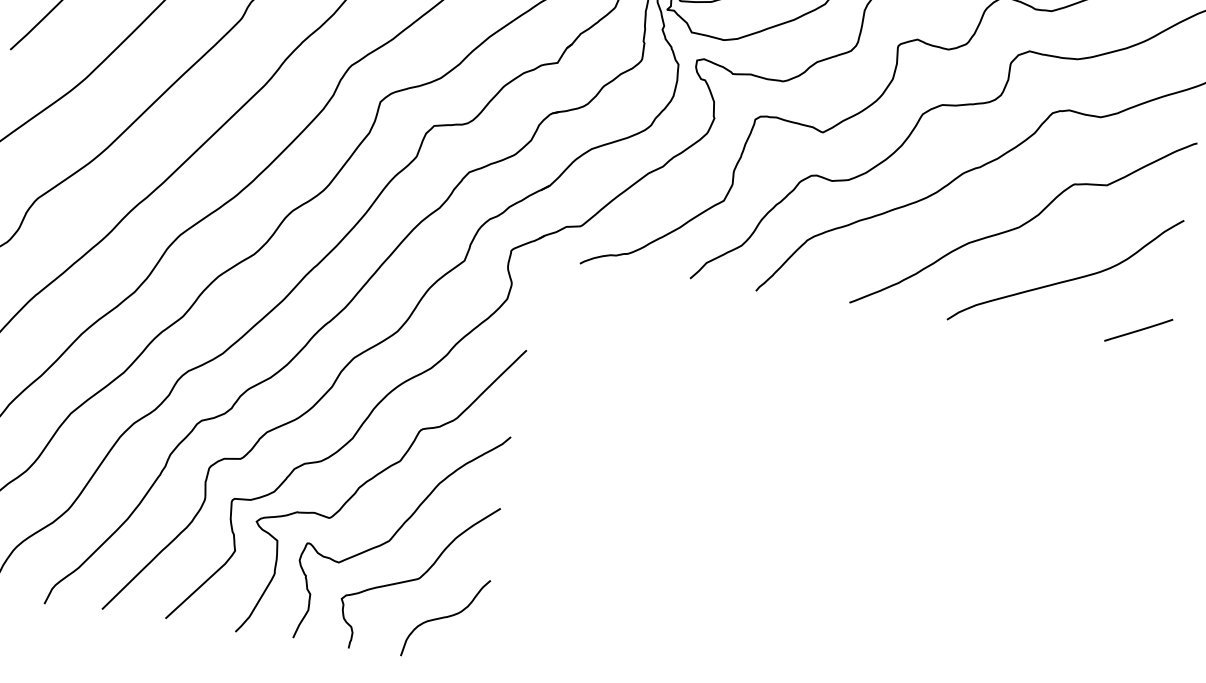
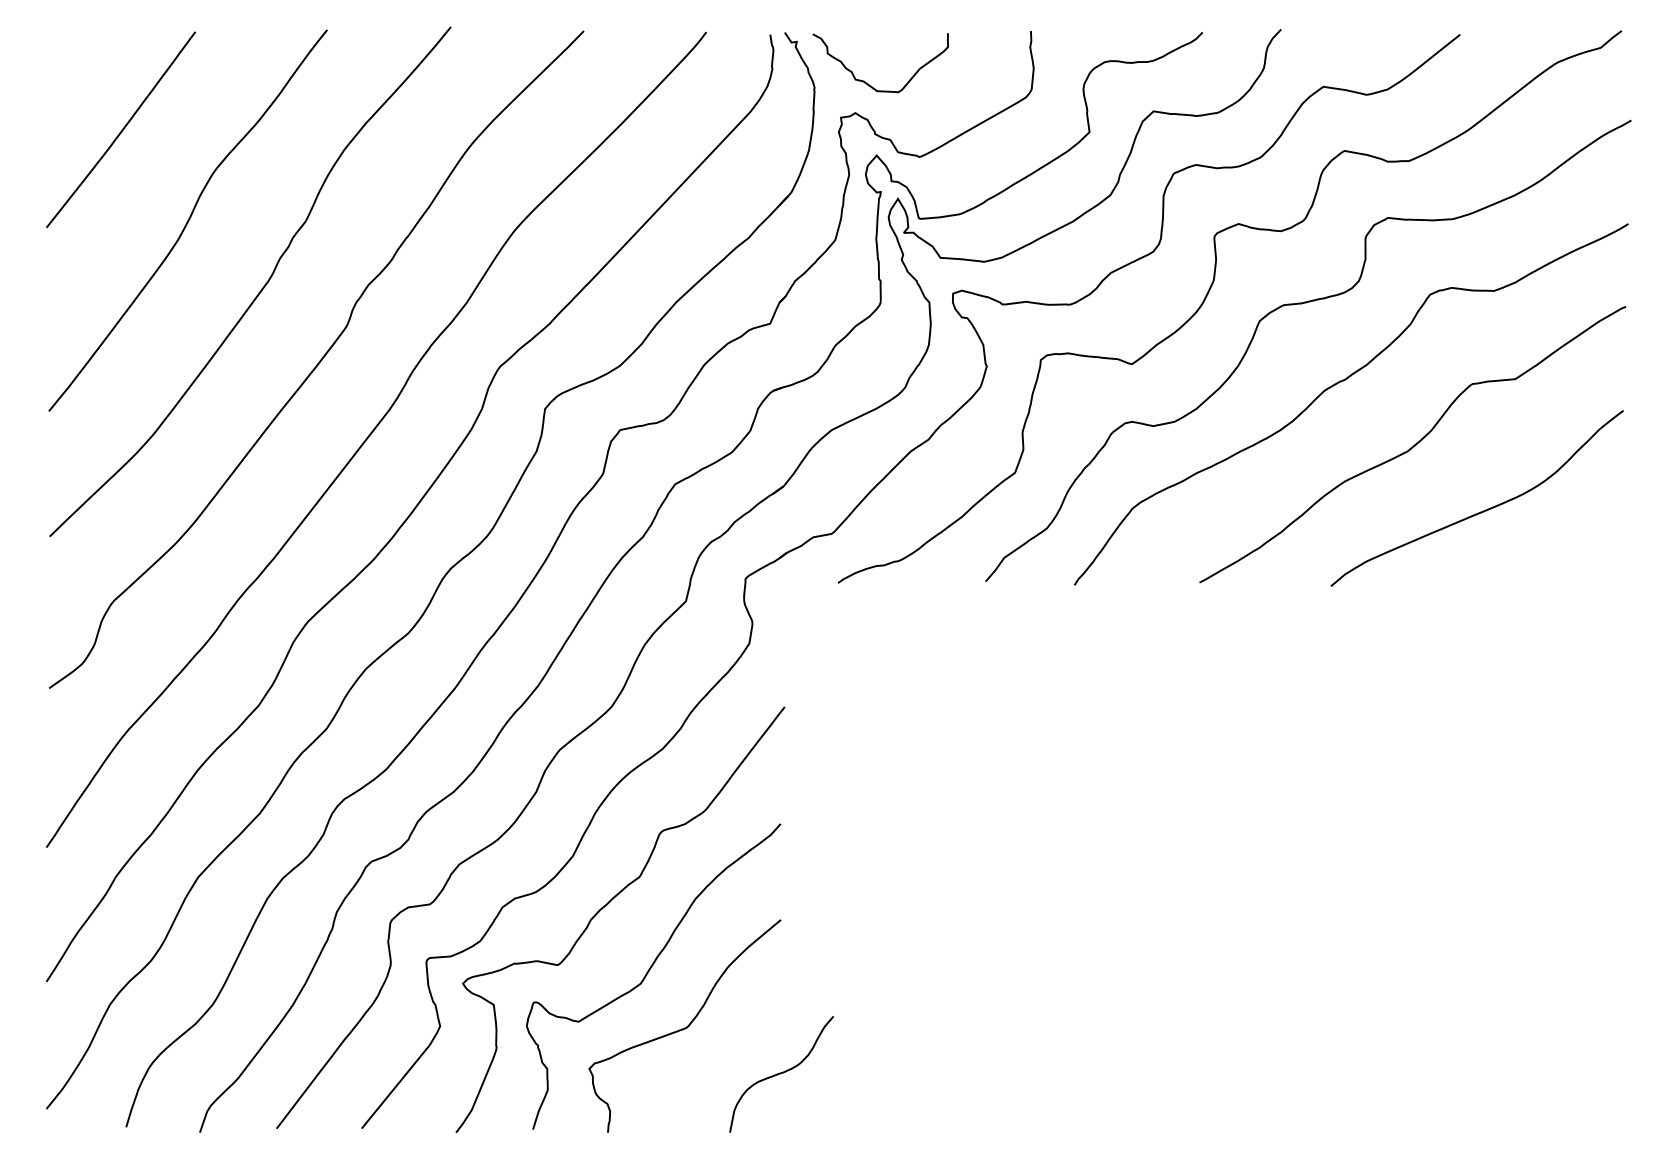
line: (1138, 330) -> (1584, 563), removed
curve: (445, 617) -> (781, 1073), moved

